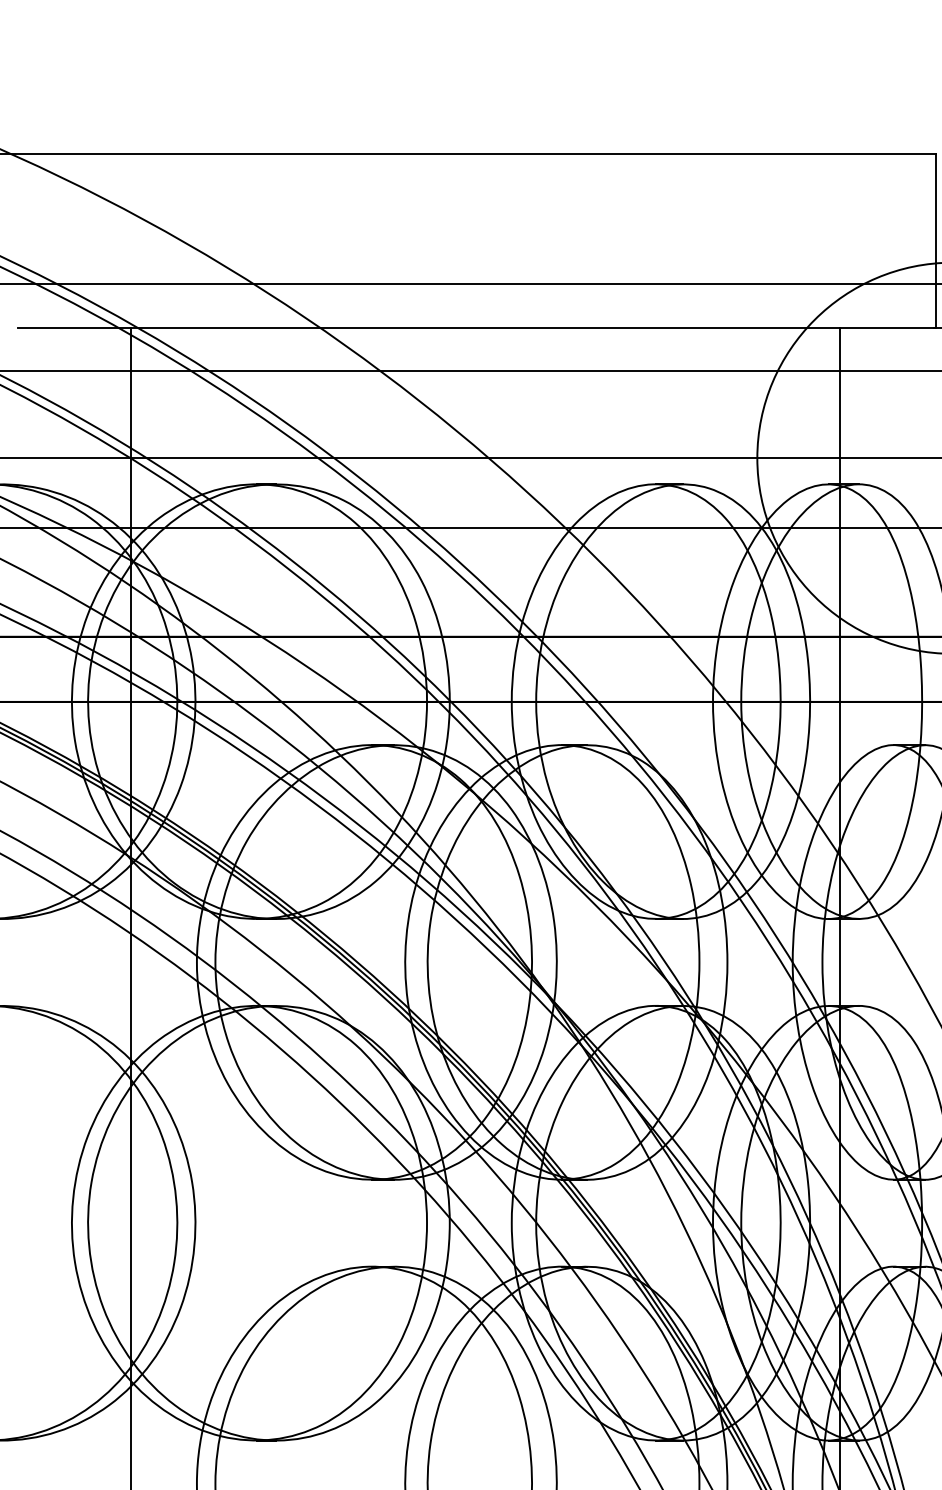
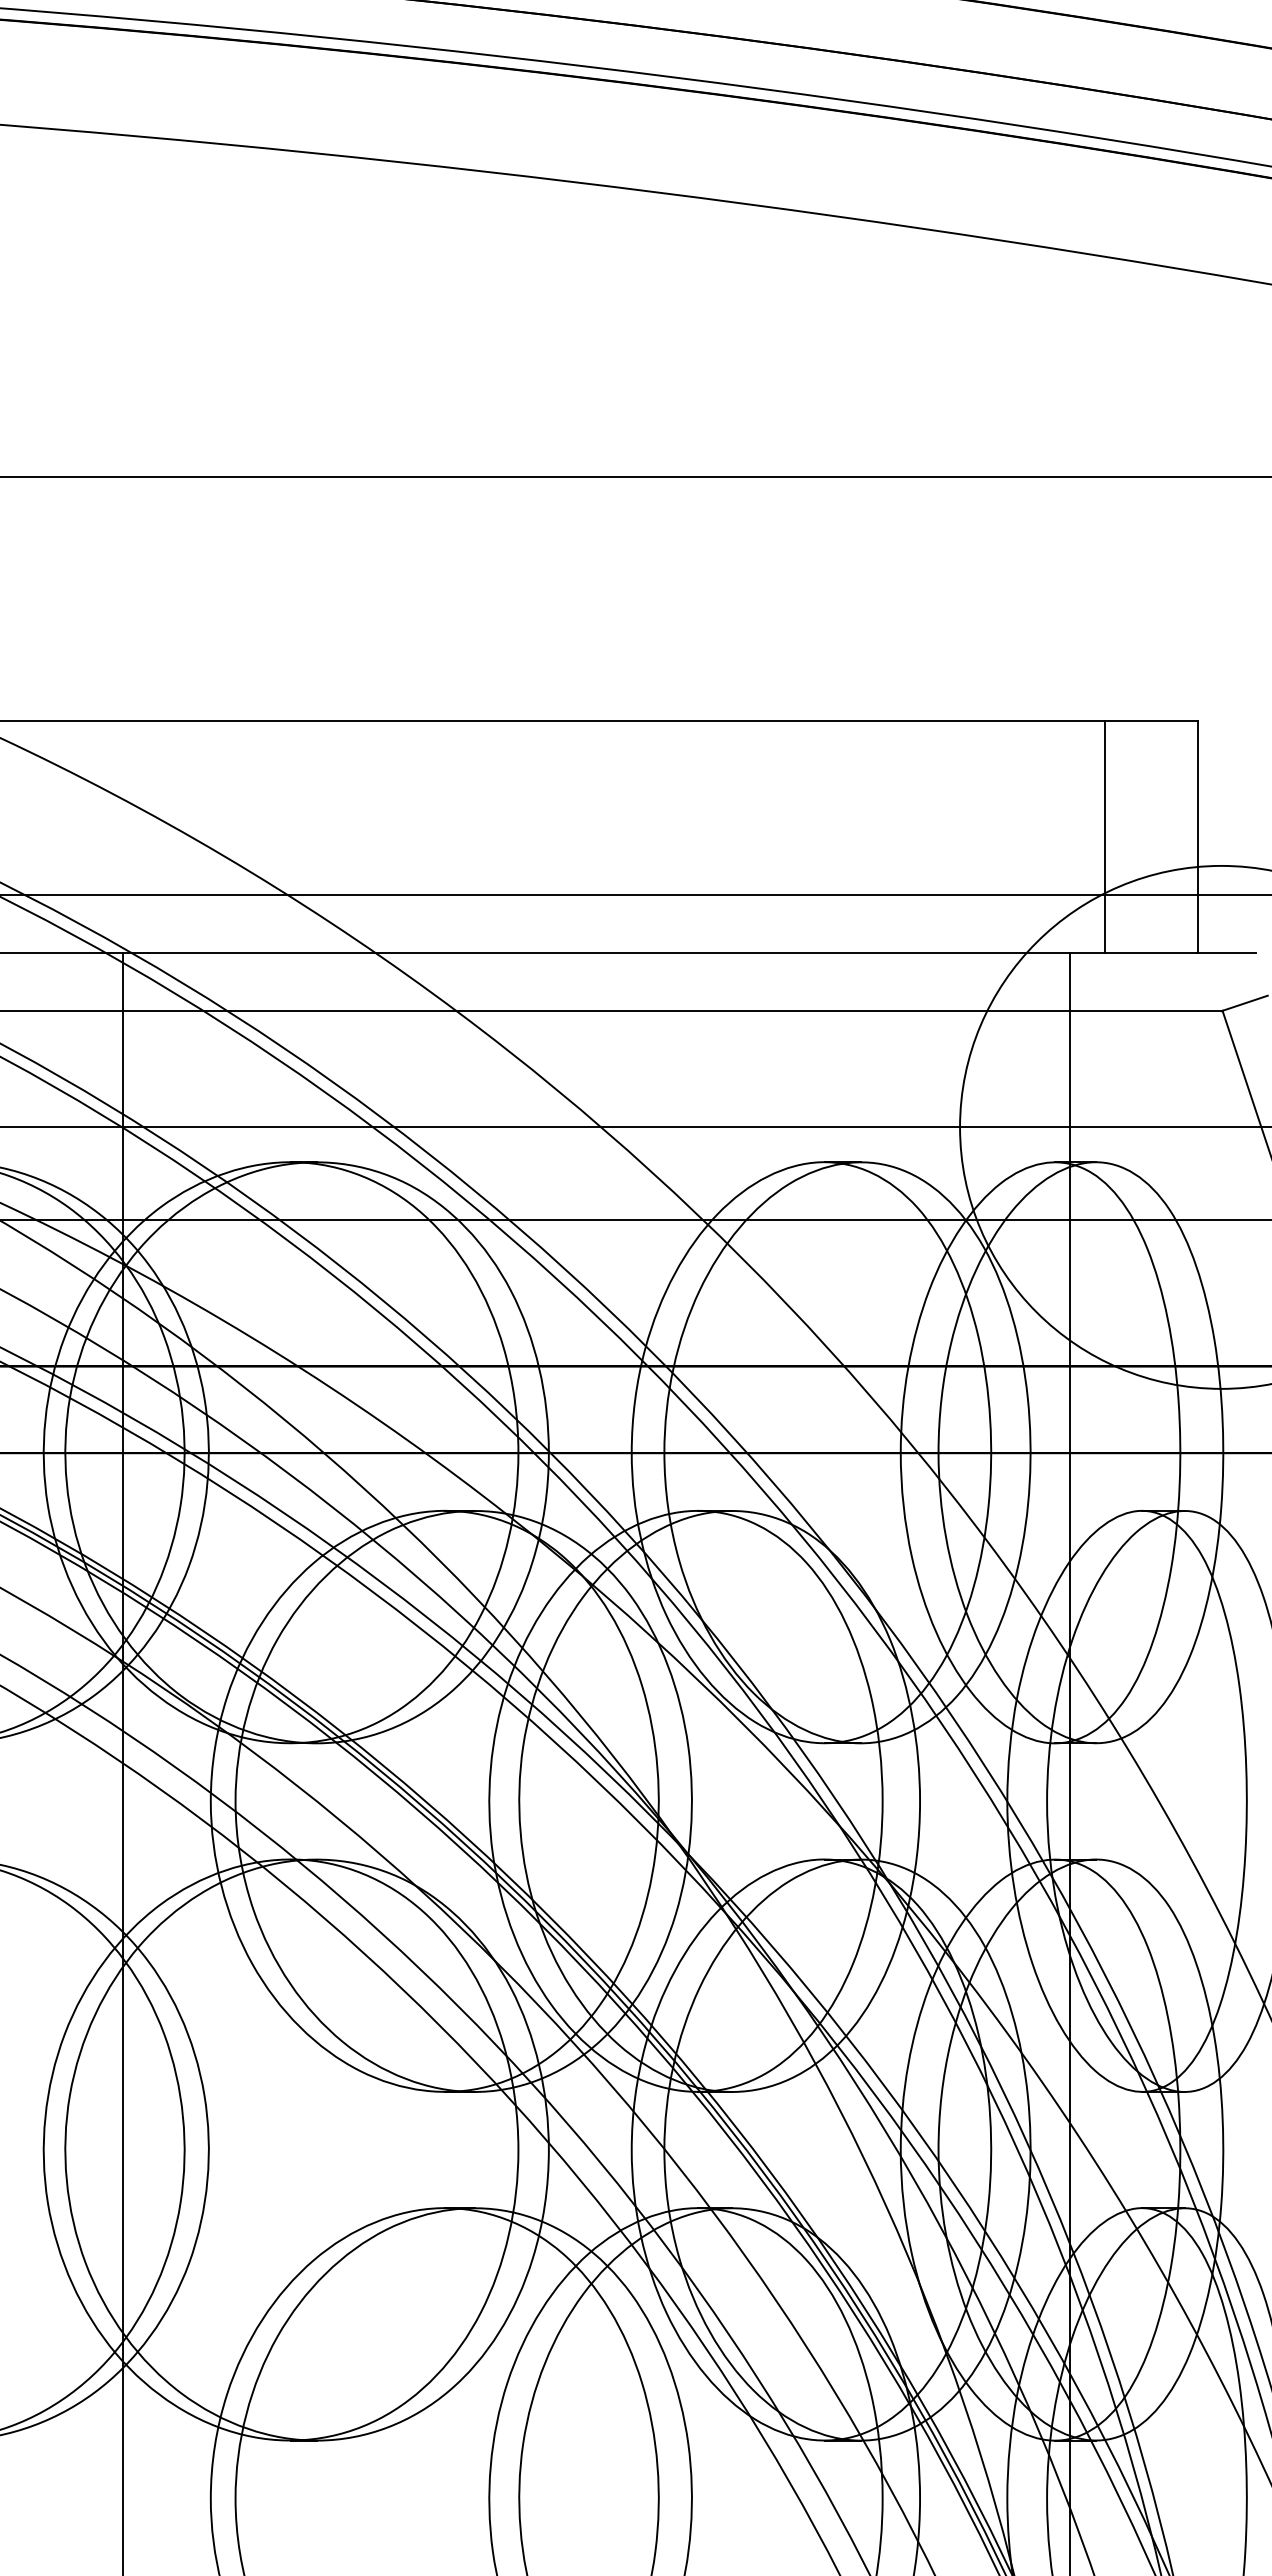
line: (866, 240) -> (1105, 836), added

